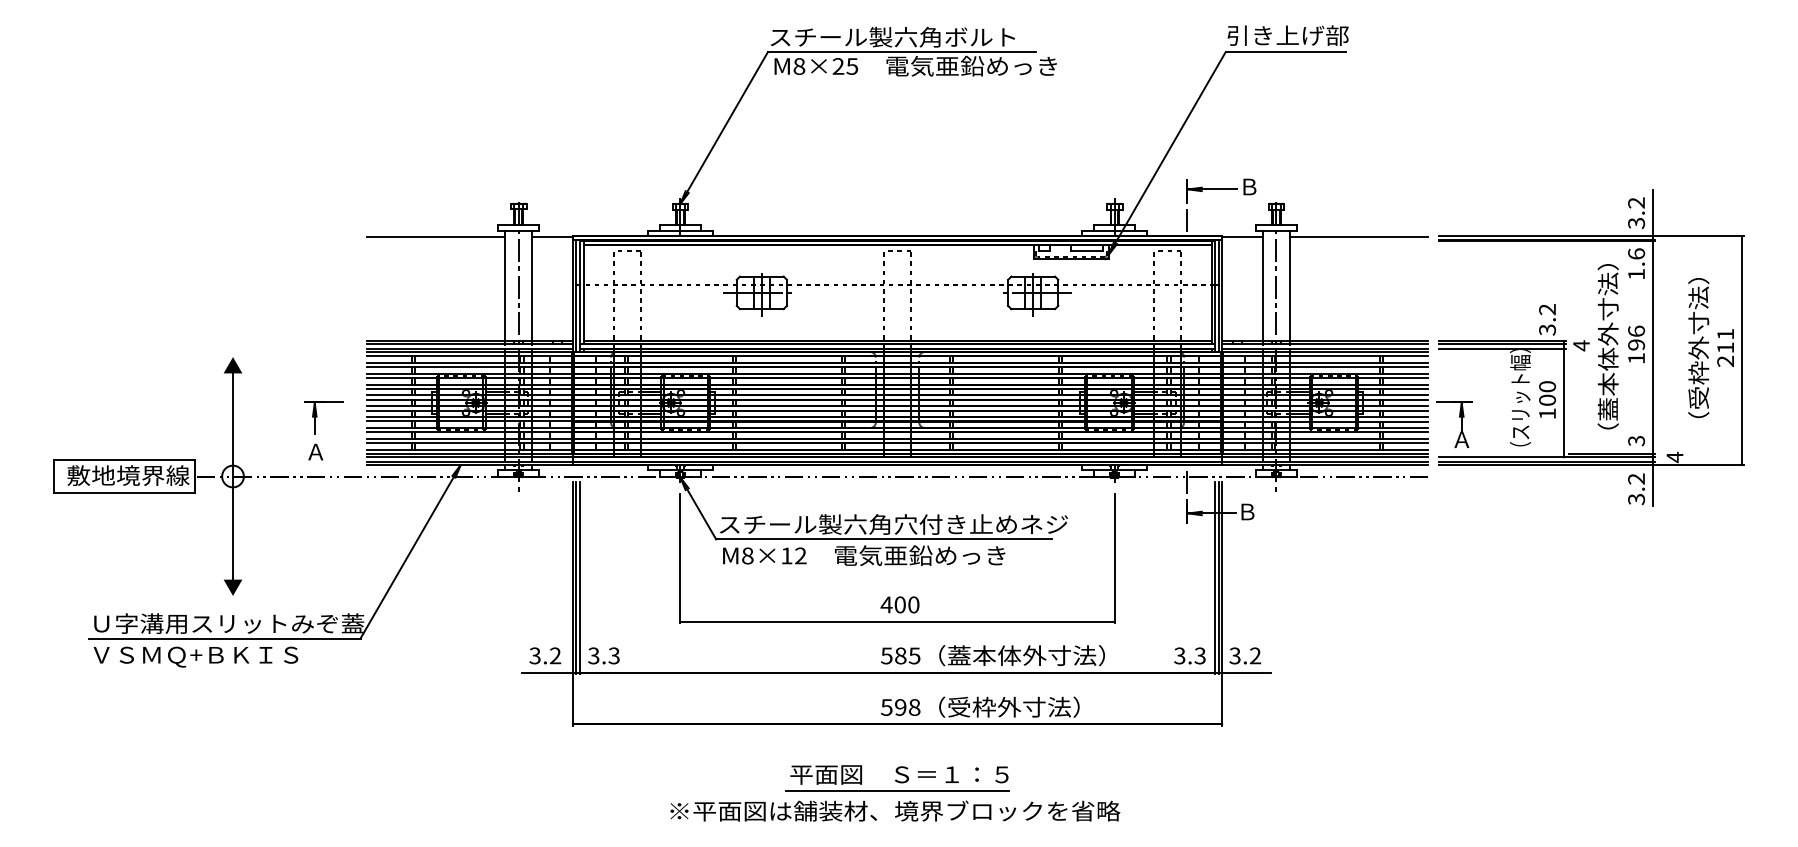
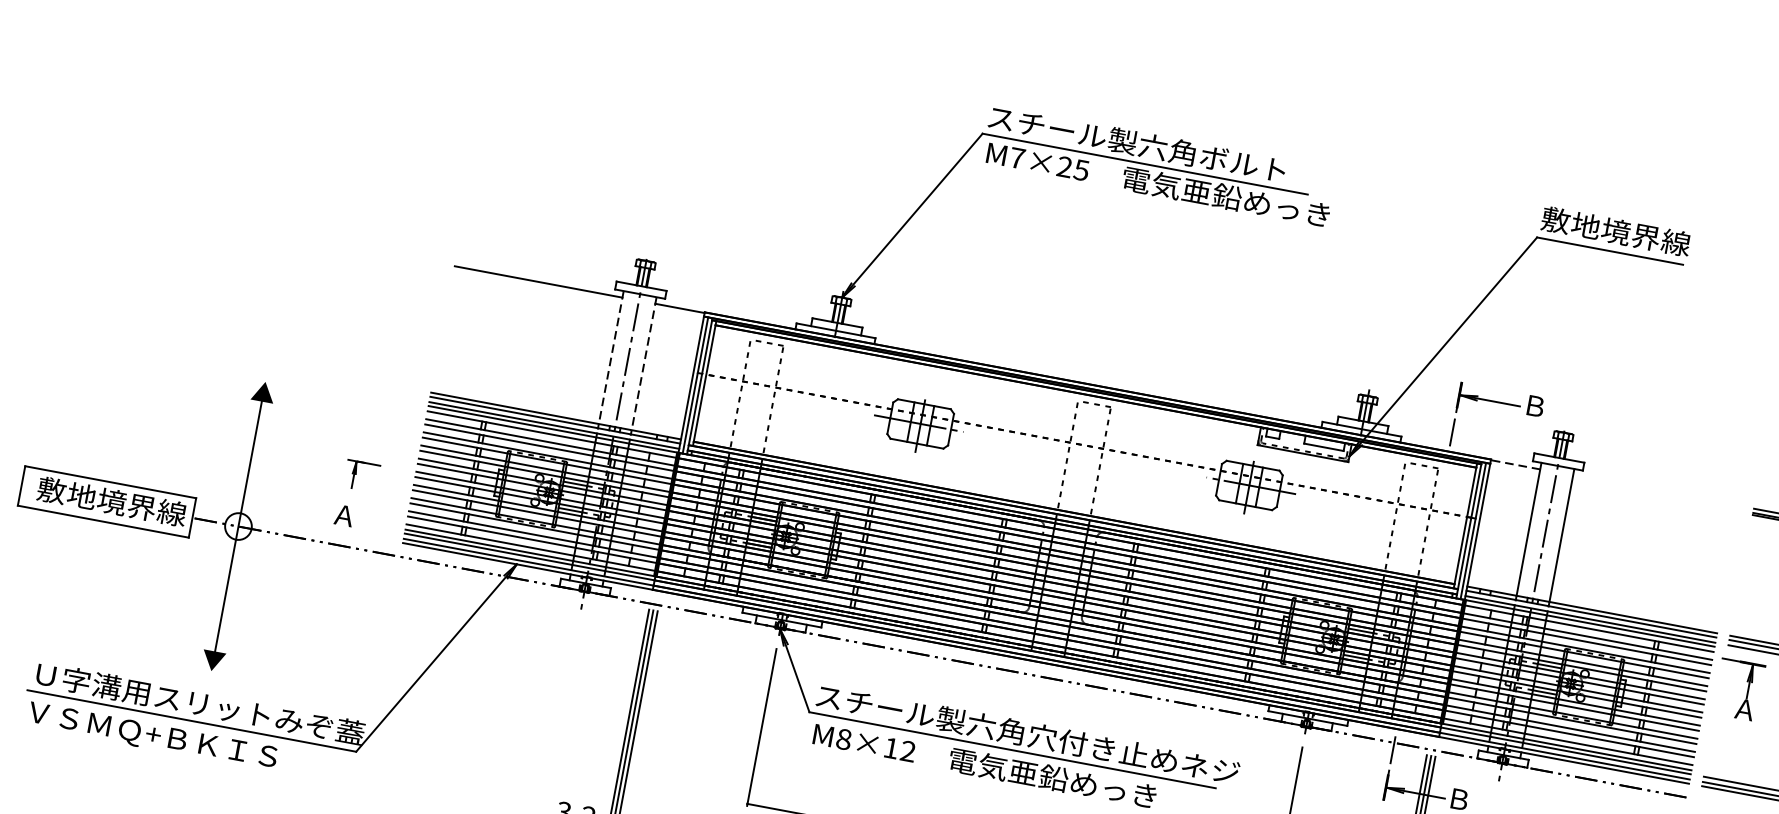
text: (1287, 35) -> (1615, 231), 引き上げ部 -> 敷地境界線
text: (799, 66) -> (1017, 158), M8×25 -> M7×25
line: (1241, 236) -> (1514, 464), solid -> dashed
line: (1358, 236) -> (1656, 490), removed
line: (505, 286) -> (611, 358), solid -> dashed
line: (532, 286) -> (644, 364), solid -> dashed
part: (323, 417) -> (361, 475), size x0.7
part: (1461, 424) -> (1747, 691), moved

